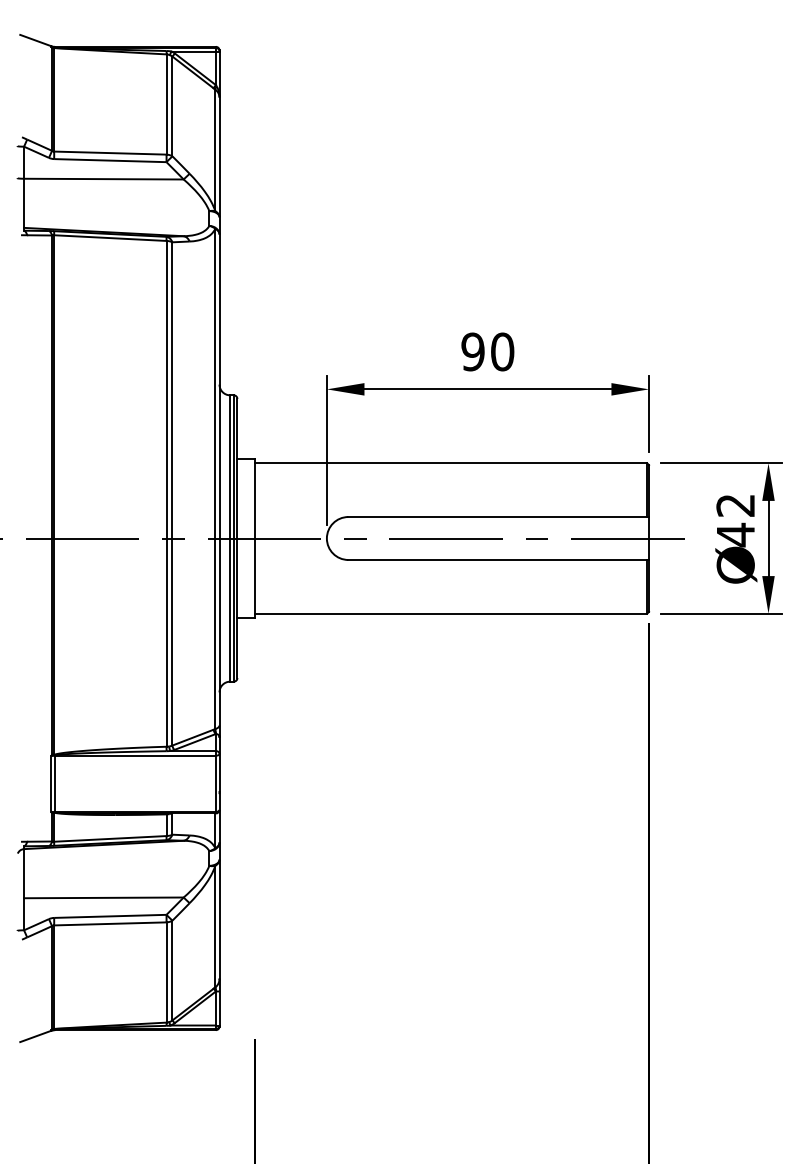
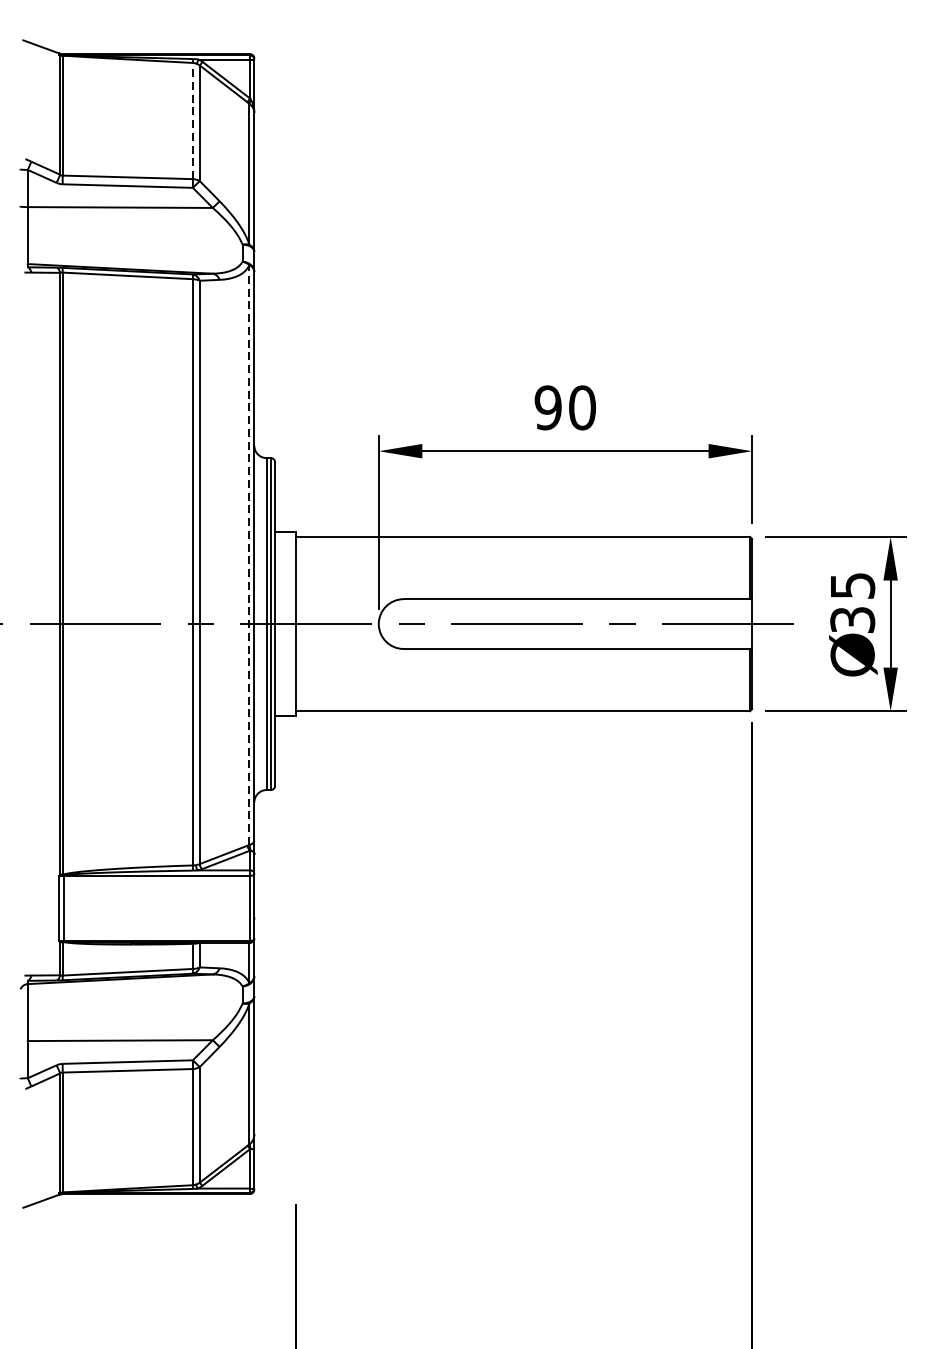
line: (166, 104) -> (192, 121), solid -> dashed
line: (215, 478) -> (249, 554), solid -> dashed
text: (735, 520) -> (852, 603), 42 -> 35

